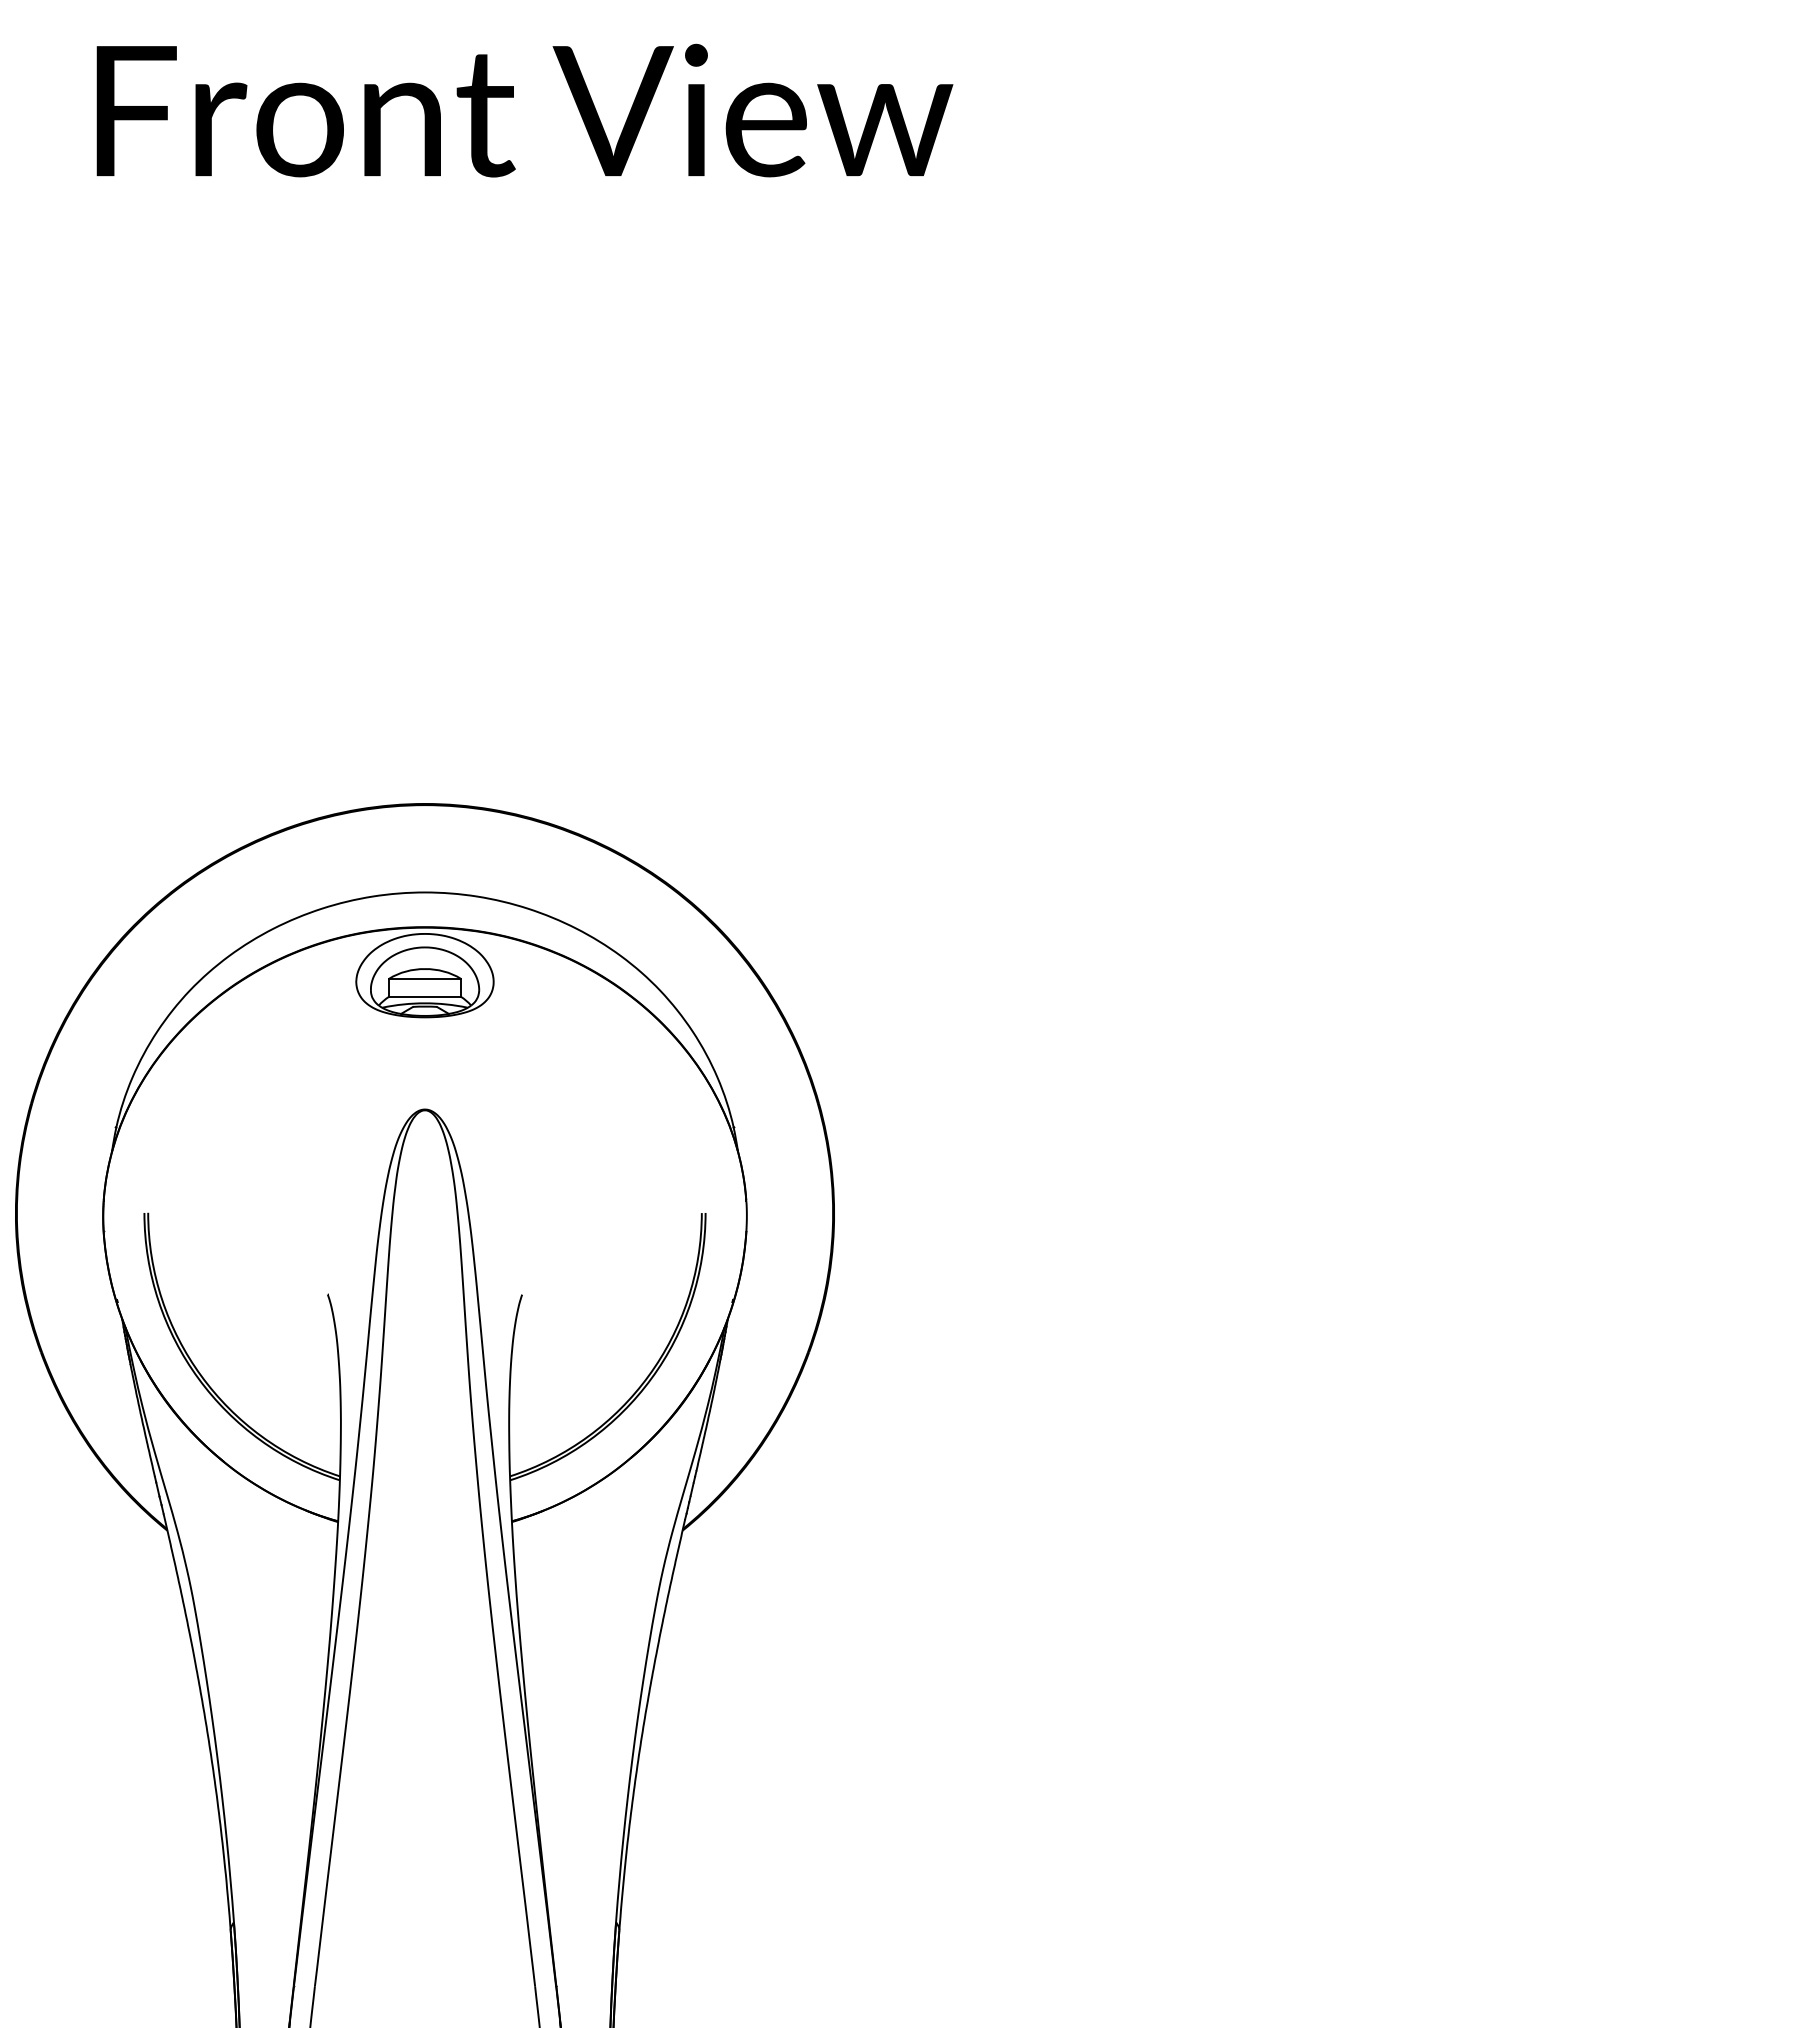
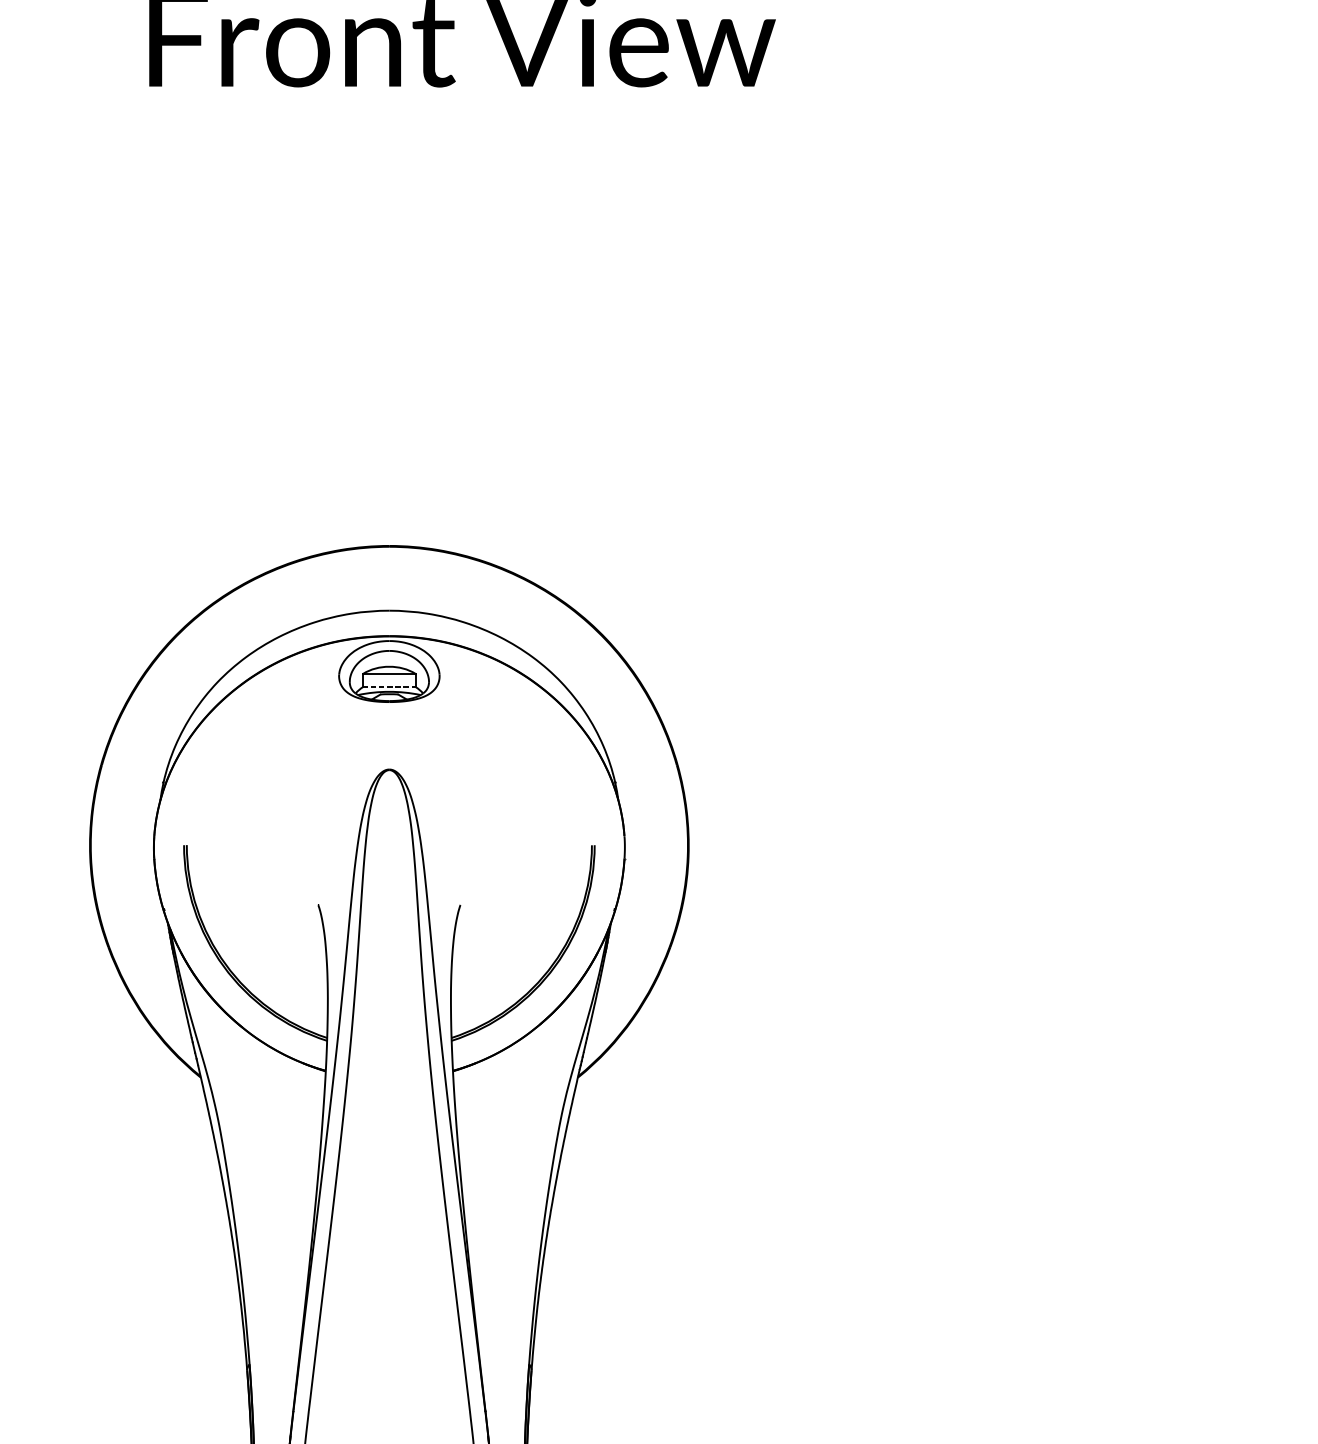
line: (425, 996) -> (389, 686), solid -> dashed

